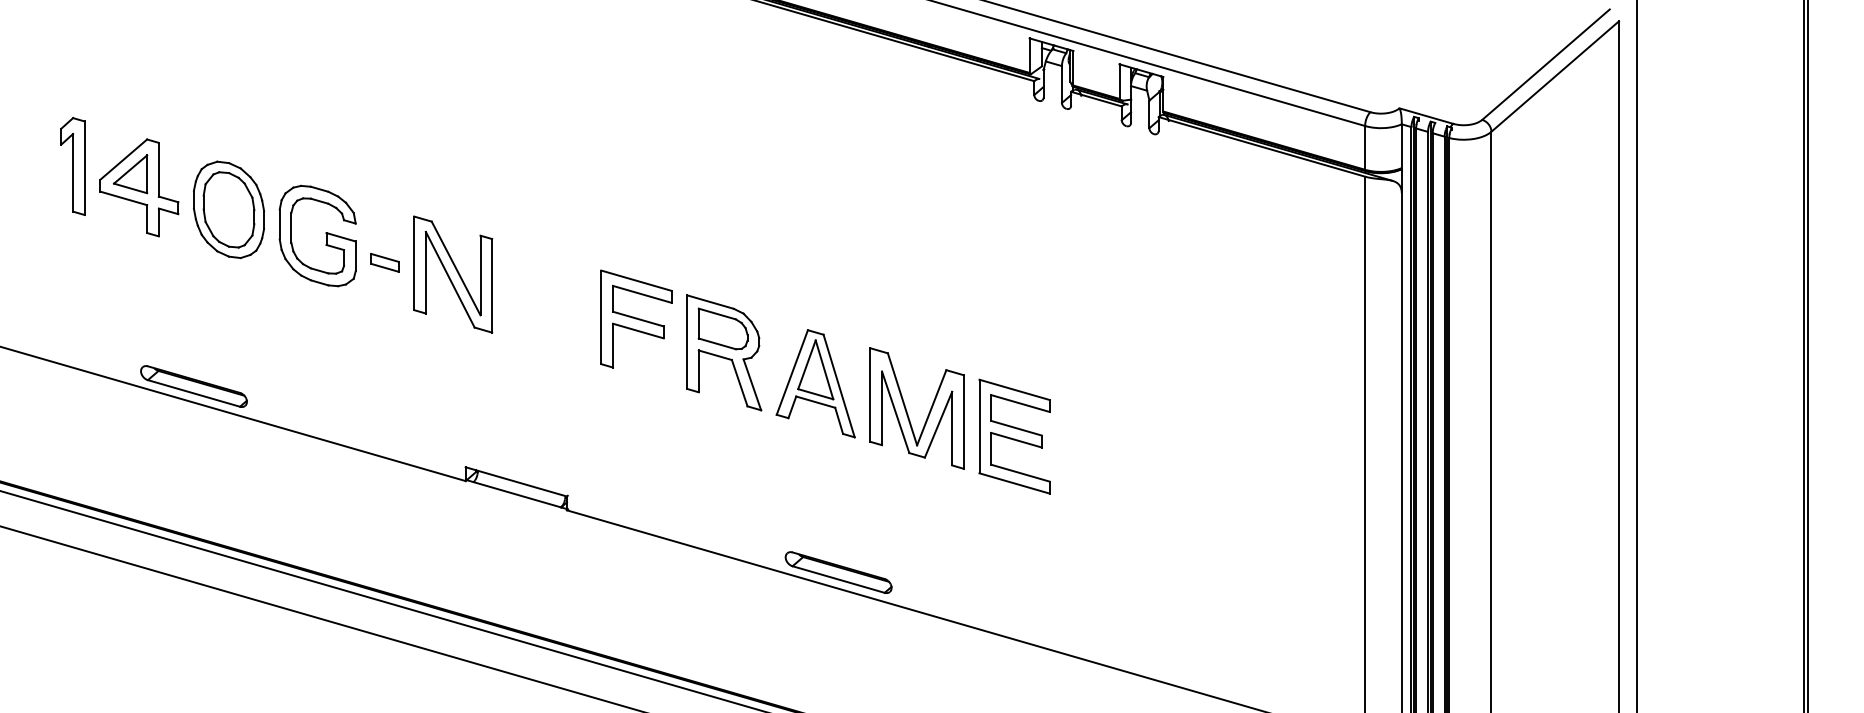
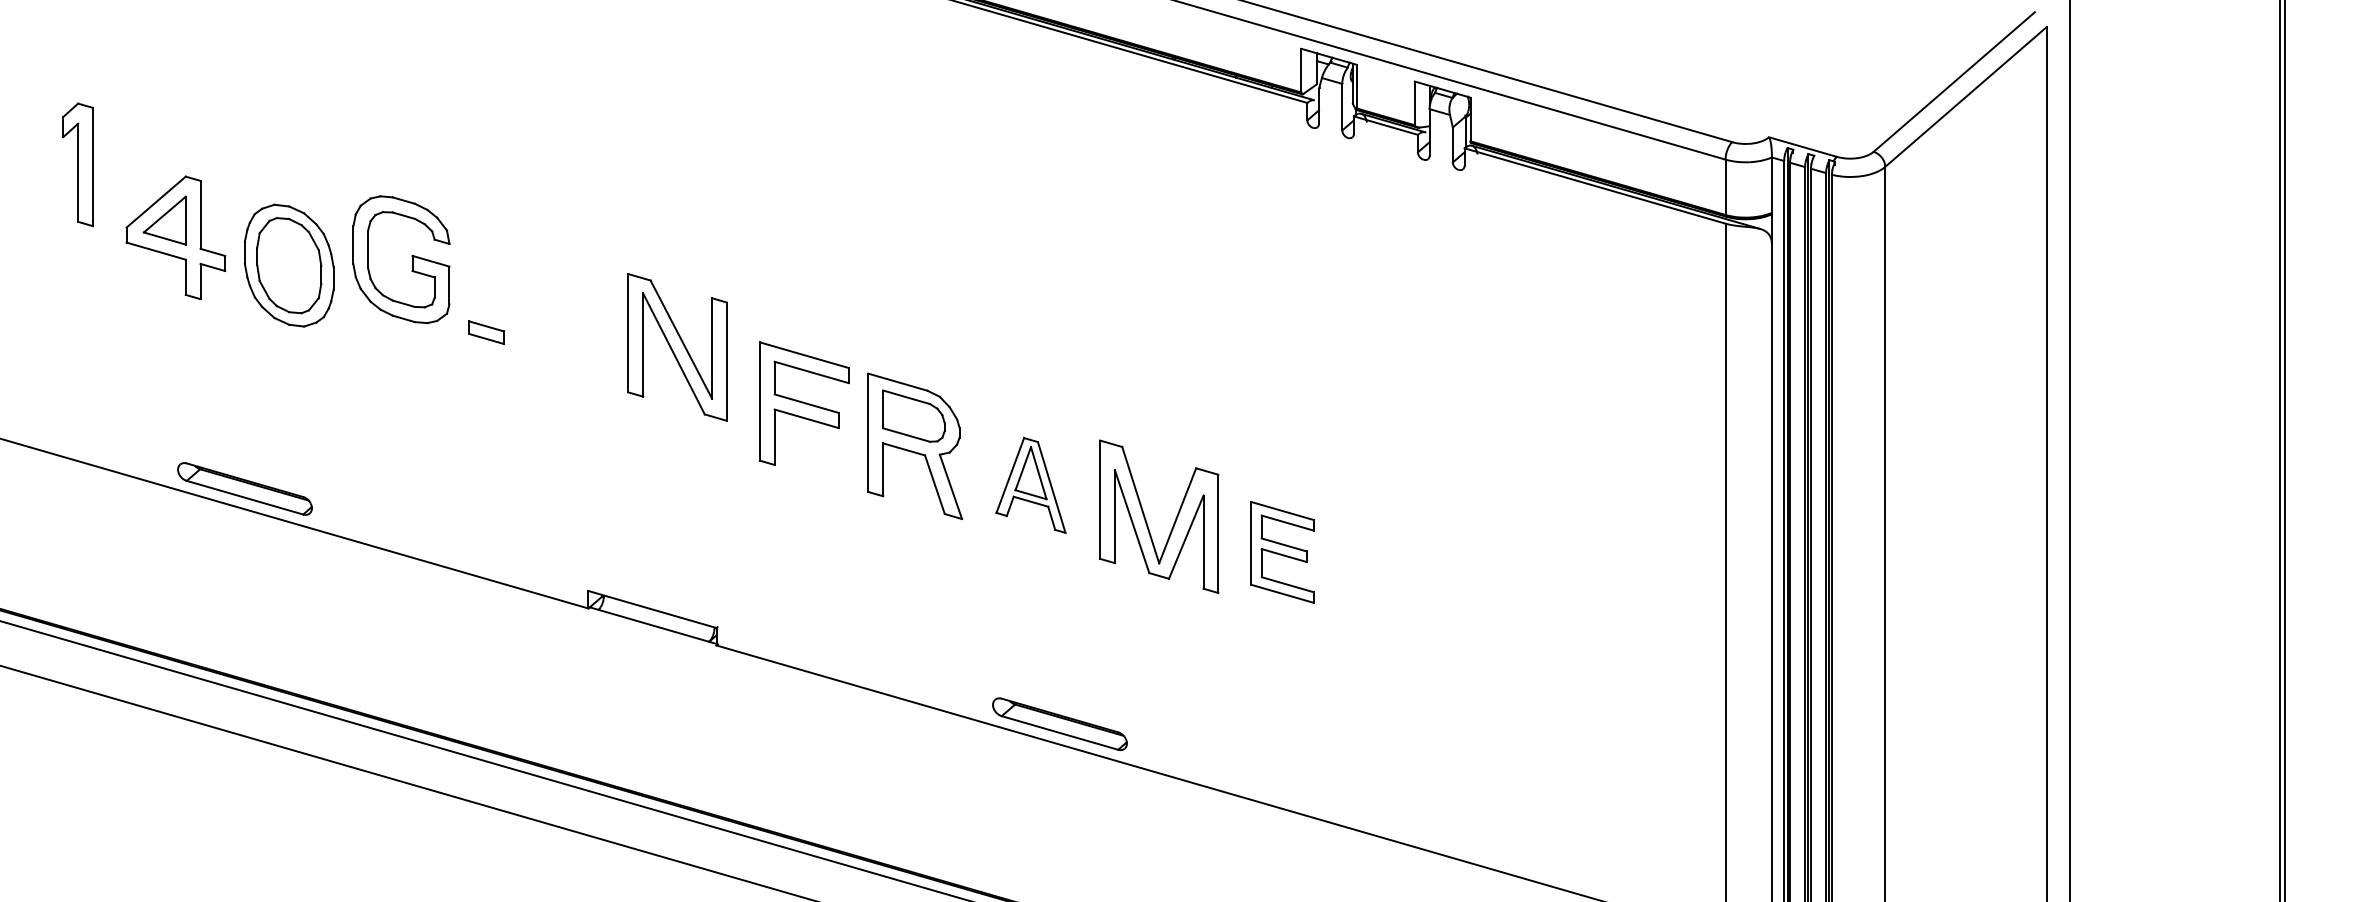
part: (72, 166) -> (77, 164), moved
part: (325, 233) -> (411, 256), moved
part: (453, 274) -> (677, 347), moved
part: (815, 383) -> (1030, 485), size x0.7
part: (1014, 436) -> (1282, 552), size x0.7

